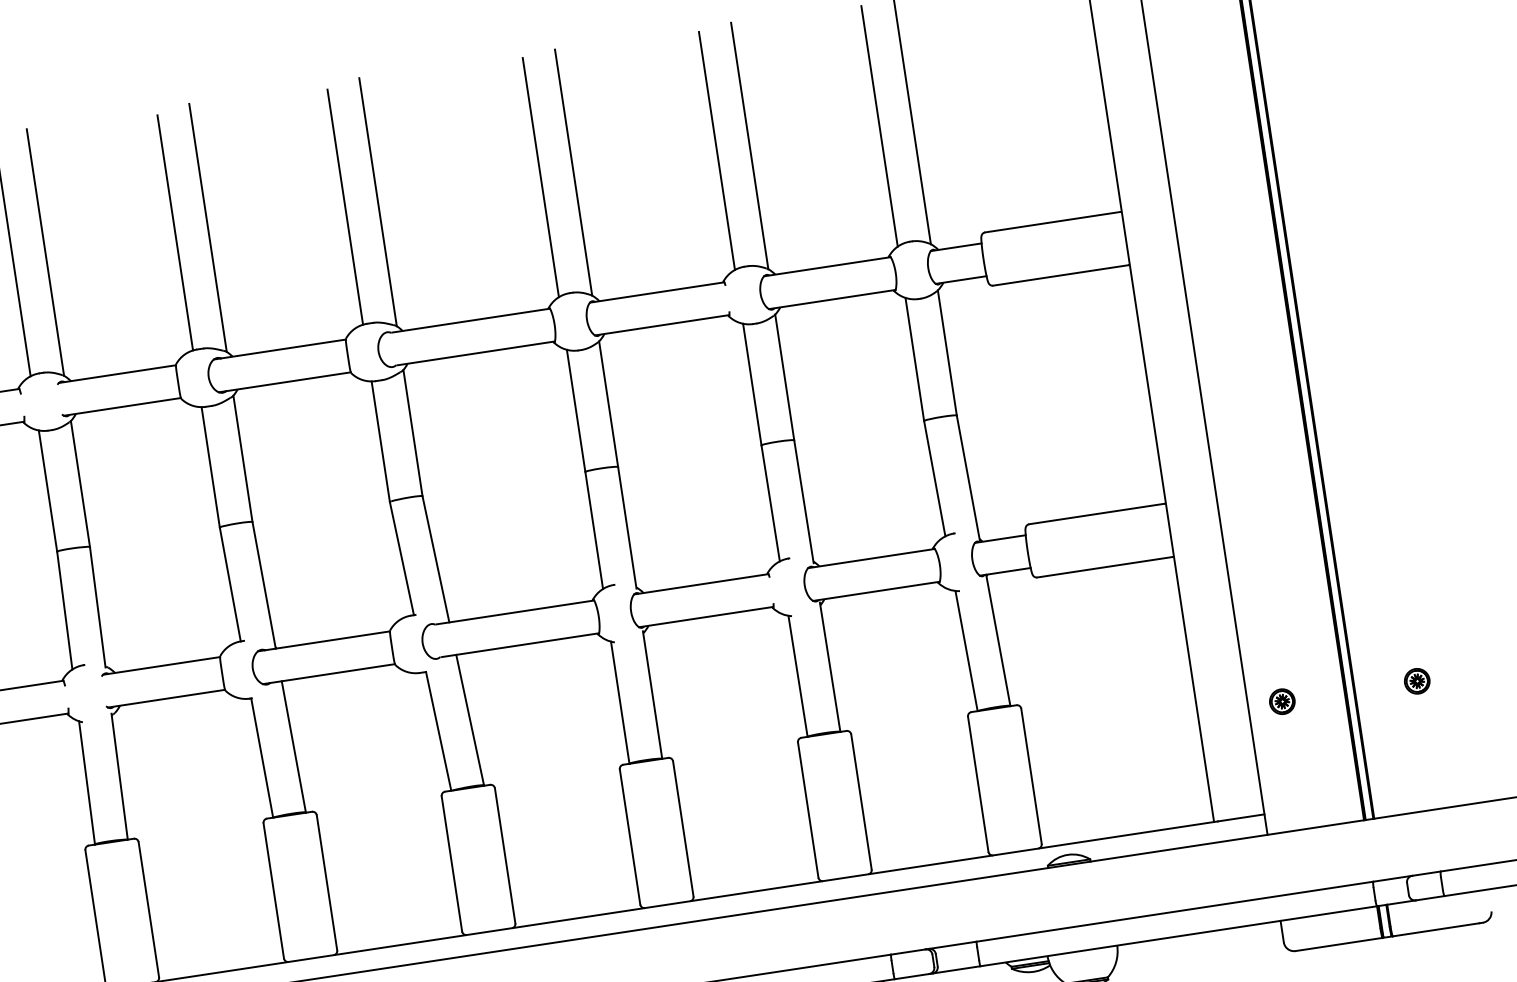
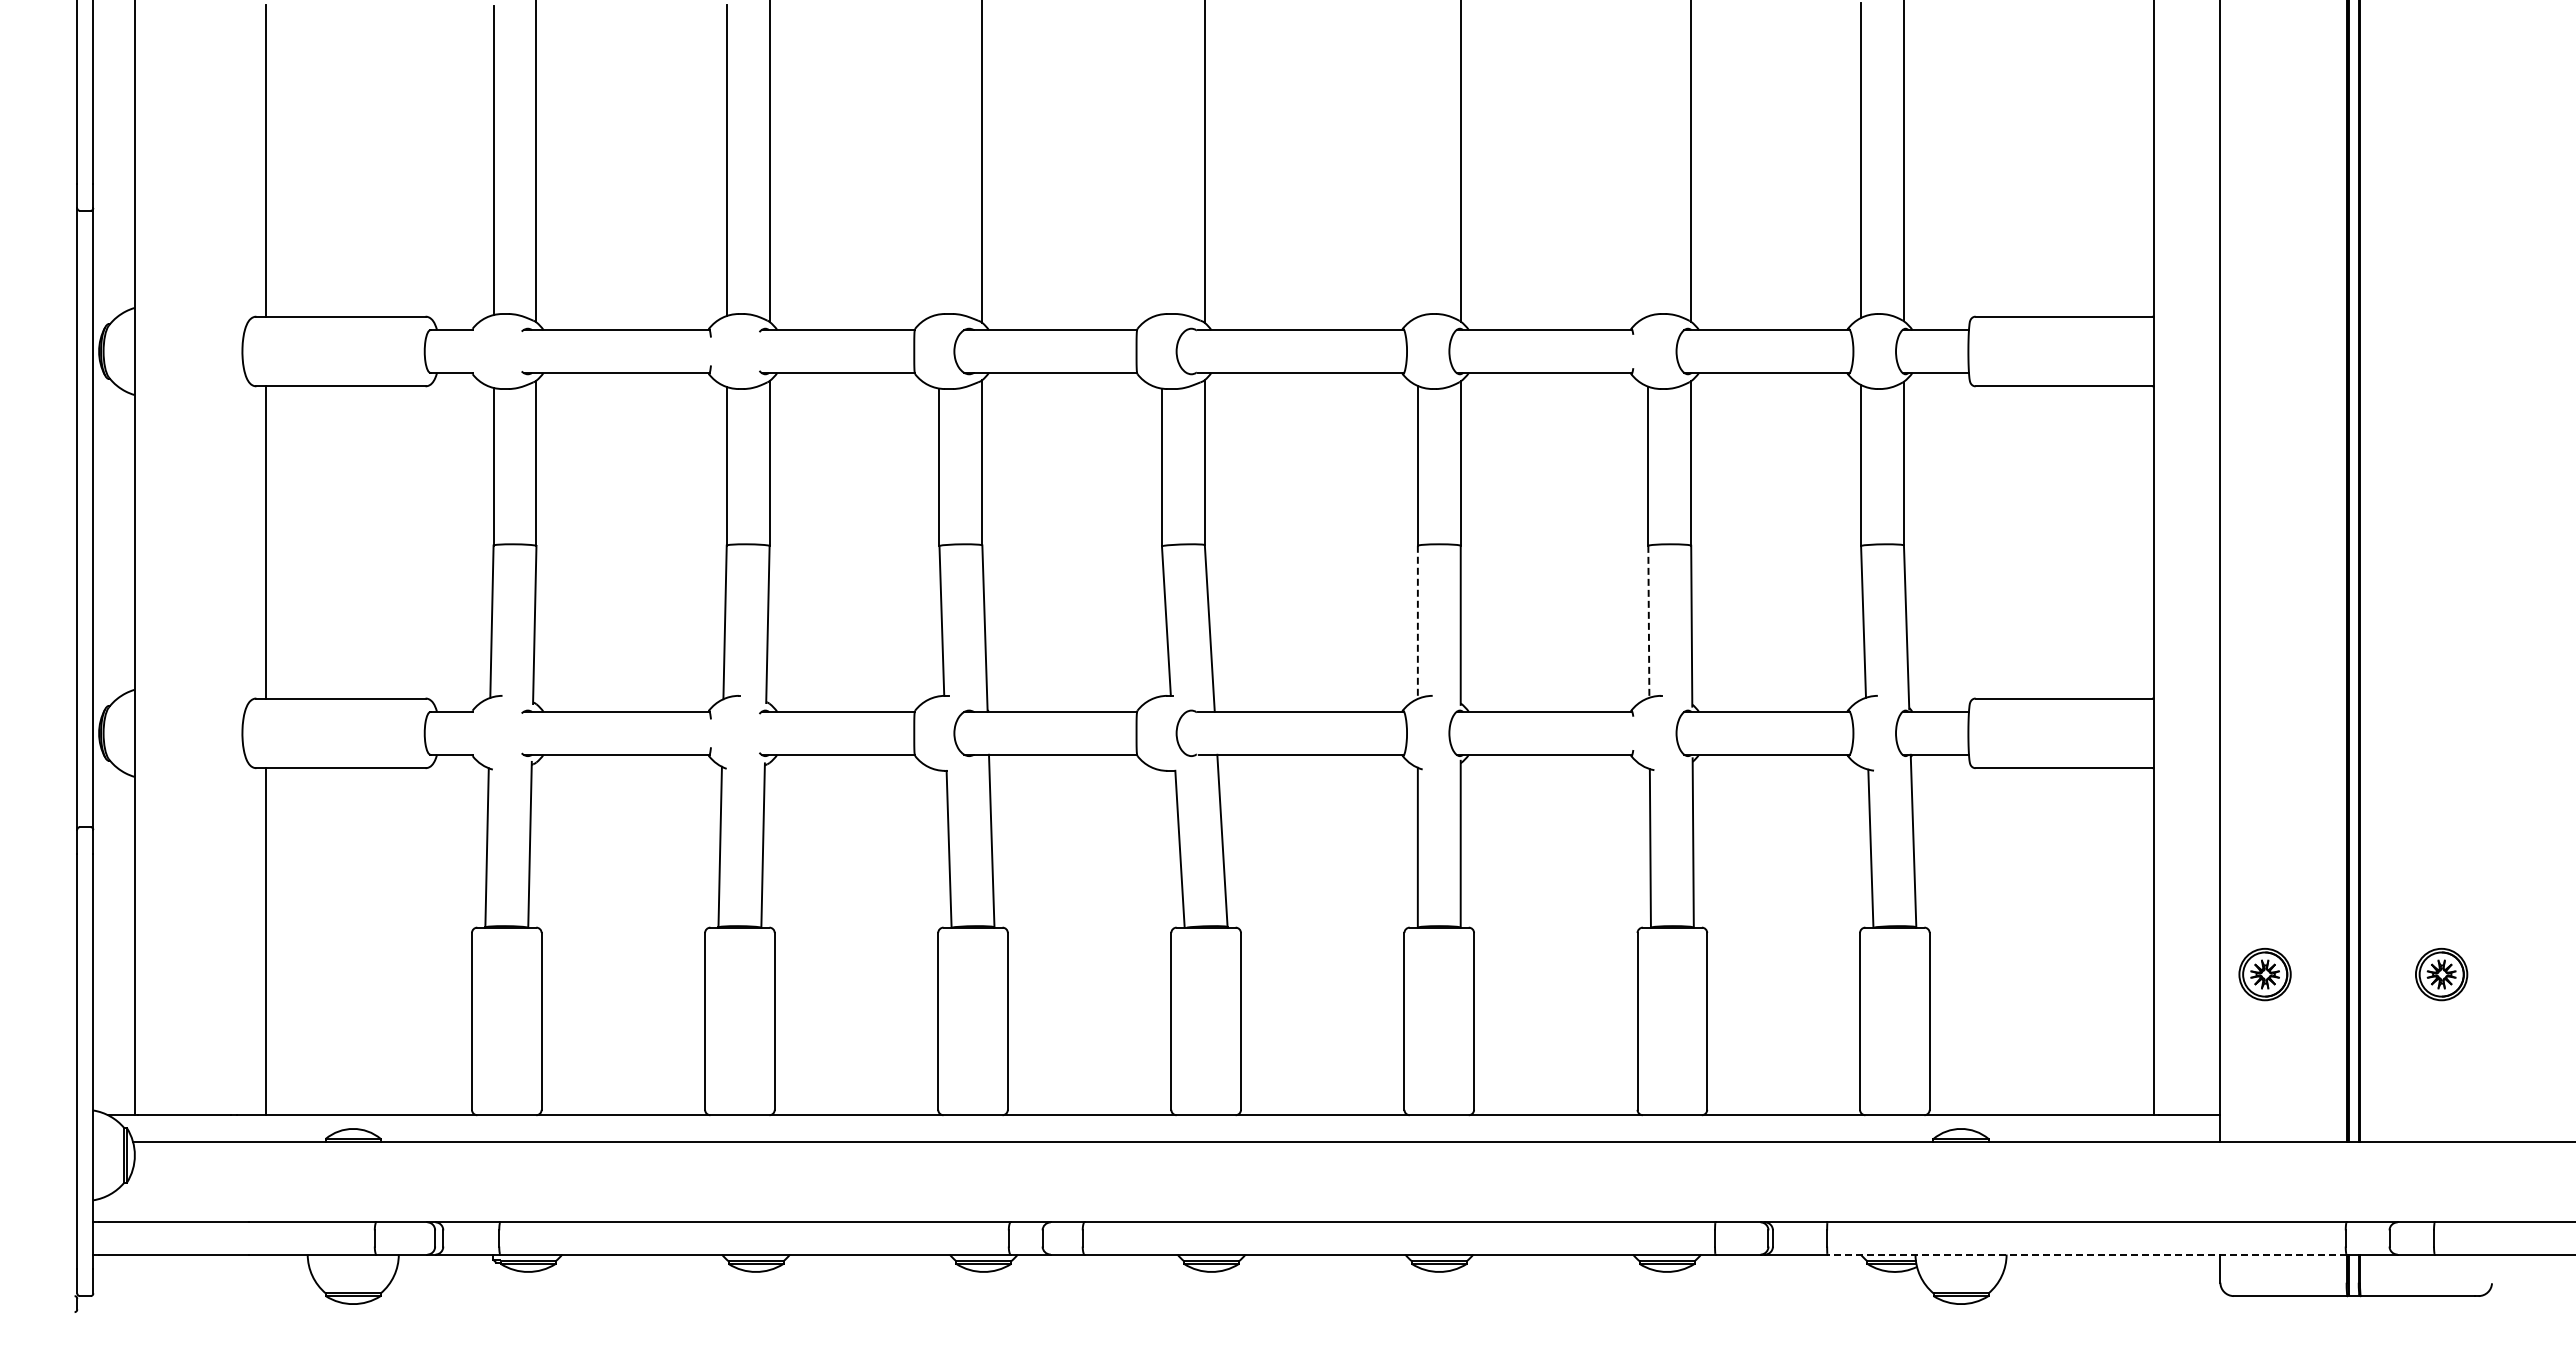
line: (717, 150) -> (1648, 160), removed
line: (540, 177) -> (1417, 160), removed
line: (344, 207) -> (1161, 160), removed
line: (175, 232) -> (939, 160), removed
line: (770, 503) -> (1648, 621), solid -> dashed
line: (593, 530) -> (1417, 622), solid -> dashed
part: (1417, 681) -> (2441, 974), size x1.6
part: (1281, 701) -> (2264, 974), size x1.6
line: (1179, 936) -> (2087, 1254), solid -> dashed

